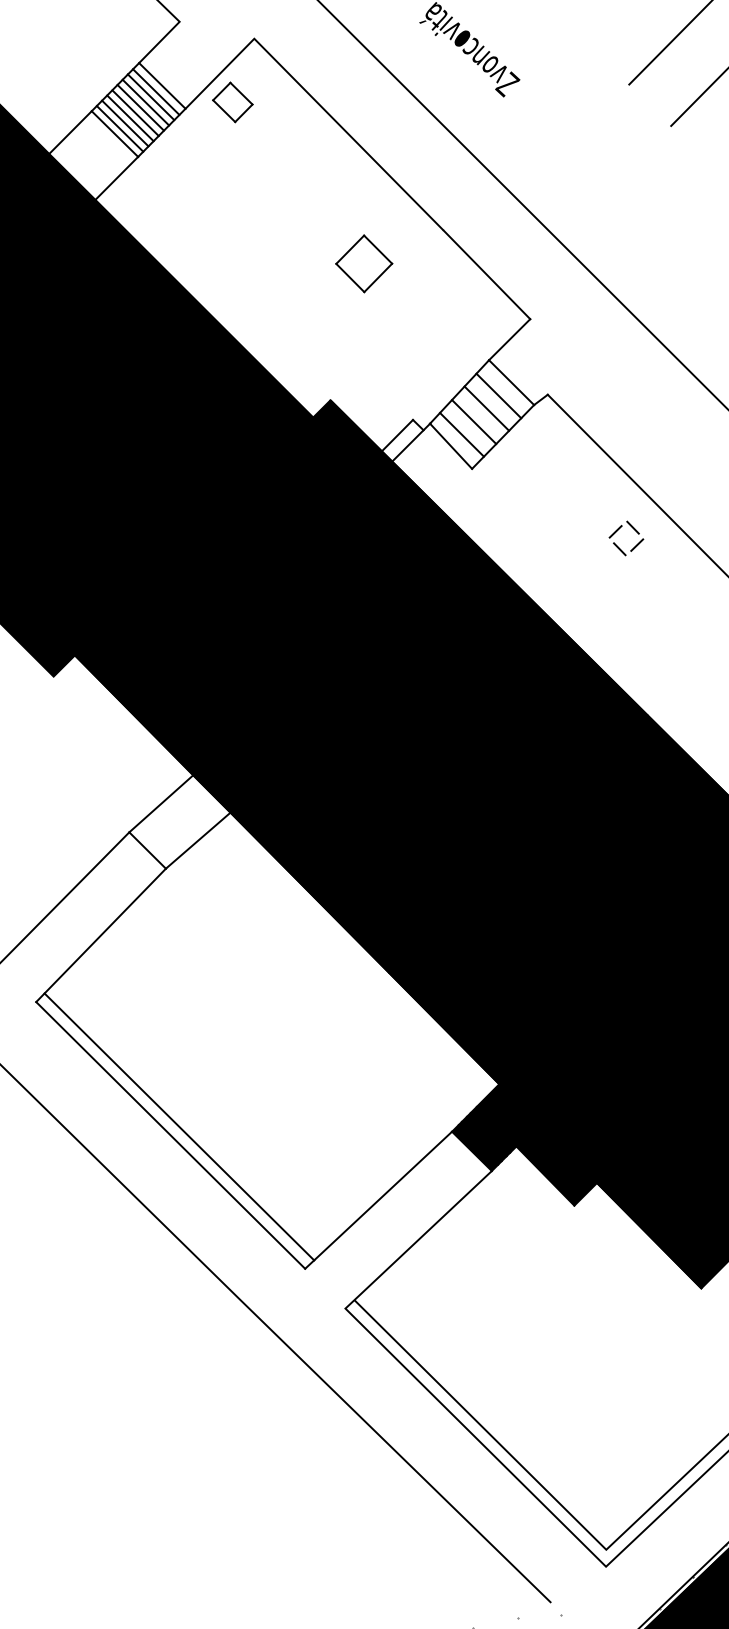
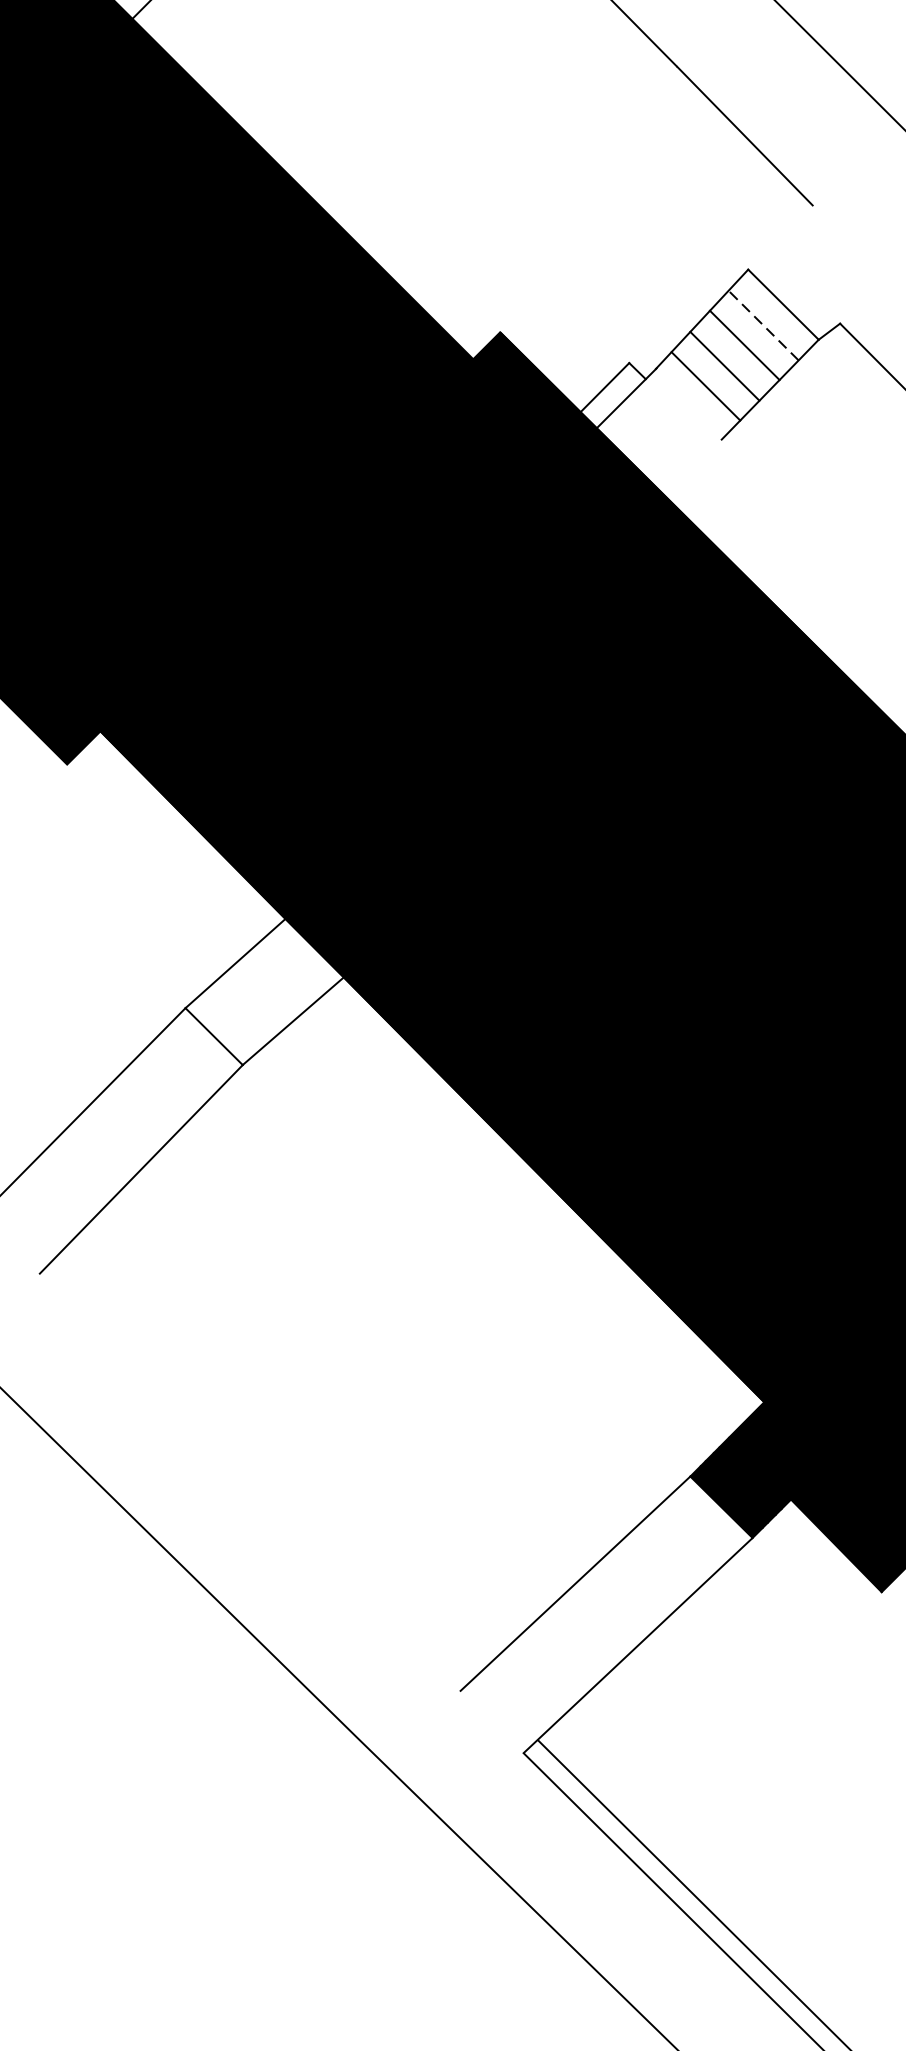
part: (364, 263) -> (553, 118), removed
line: (509, 339) -> (780, 237), removed
line: (498, 396) -> (763, 326), solid -> dashed
line: (451, 445) -> (689, 403), removed
line: (179, 1126) -> (264, 1468), removed
line: (170, 1135) -> (249, 1482), removed

